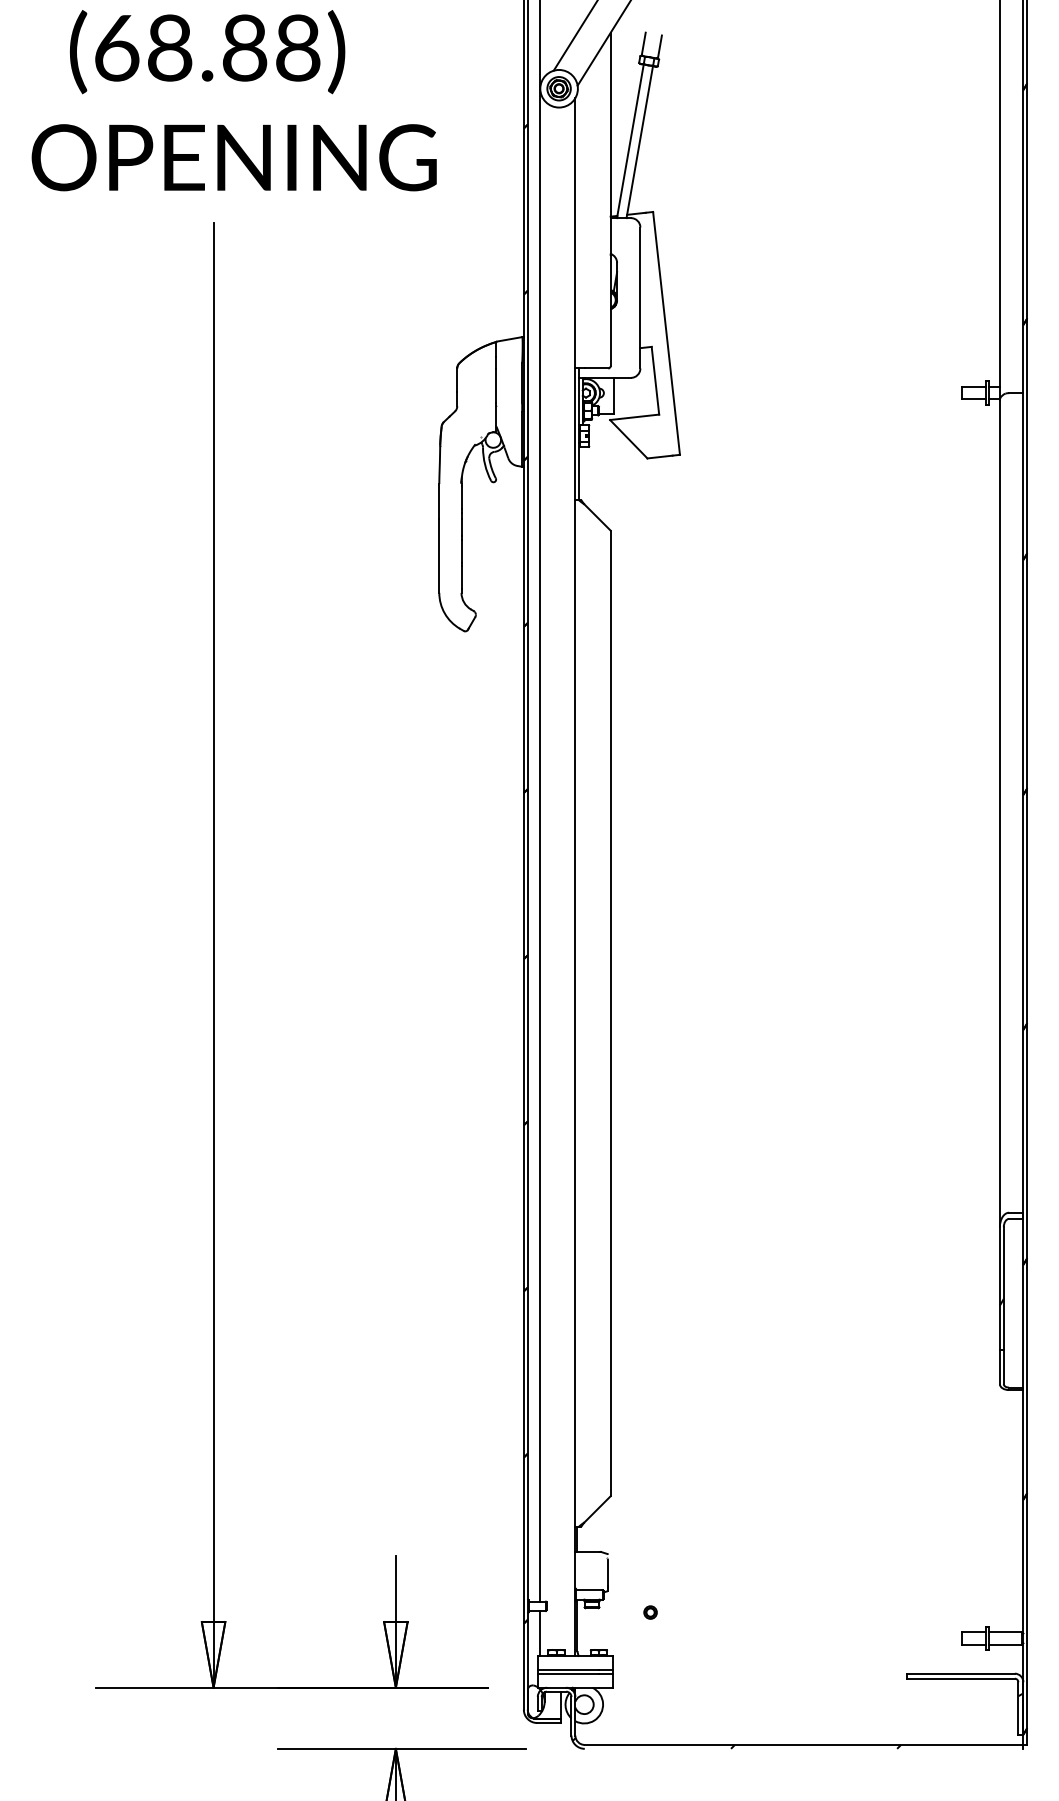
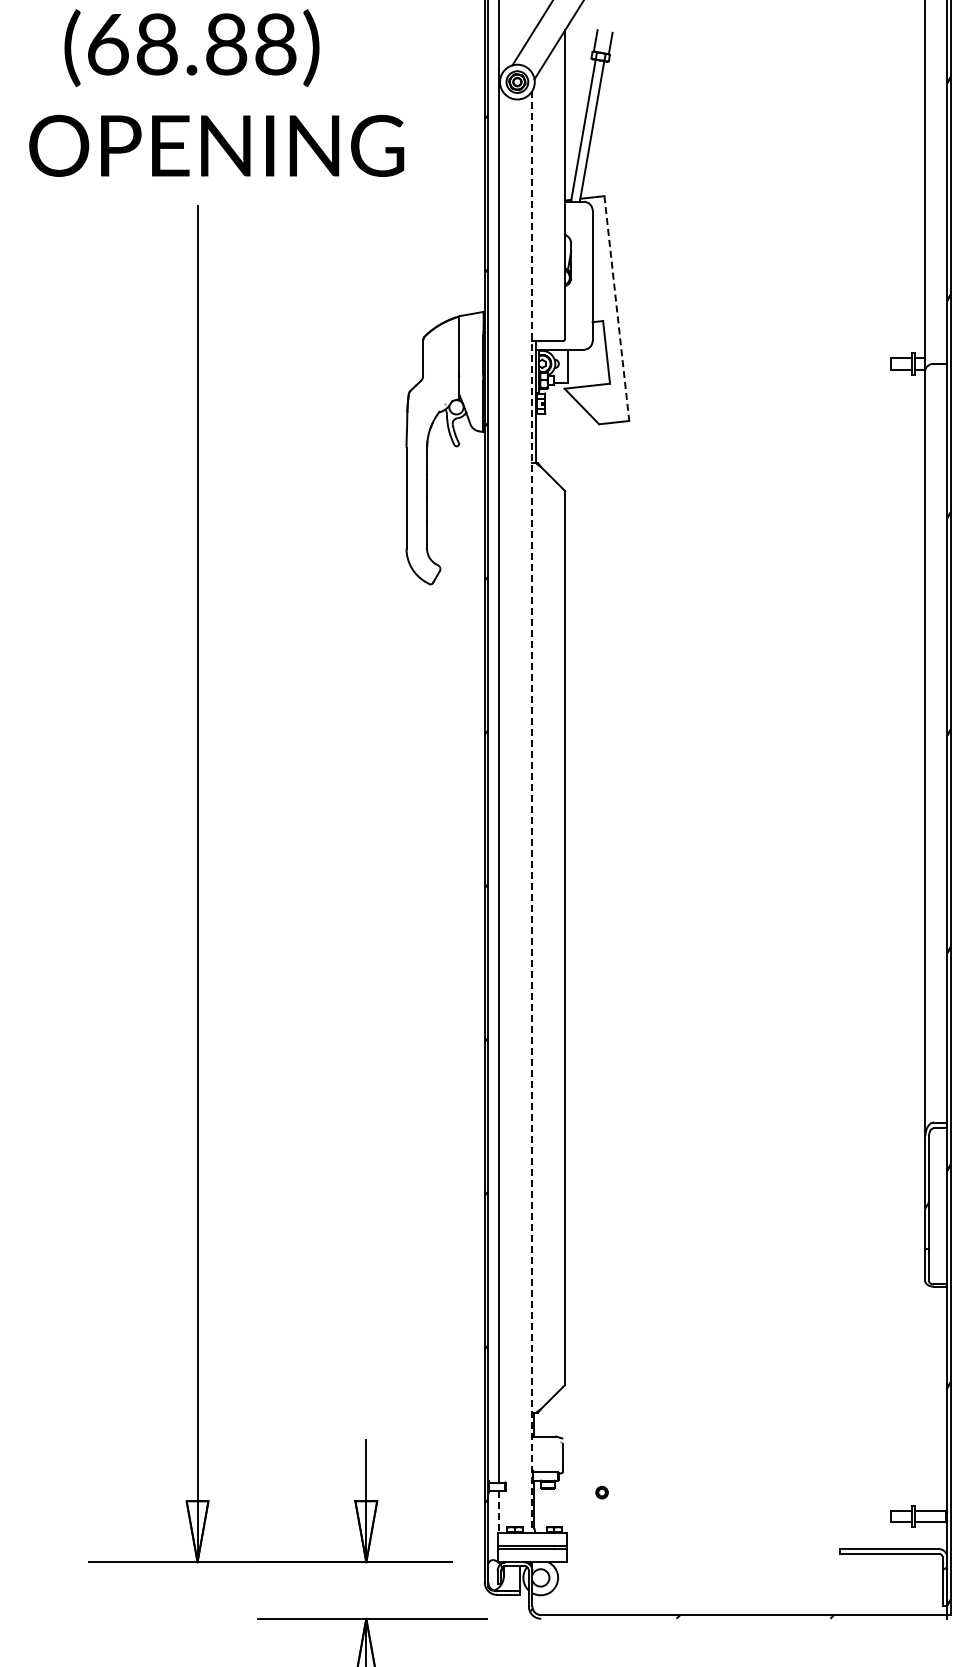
line: (666, 334) -> (616, 309), solid -> dashed
line: (575, 877) -> (532, 812), solid -> dashed
line: (539, 1634) -> (499, 1512), solid -> dashed

